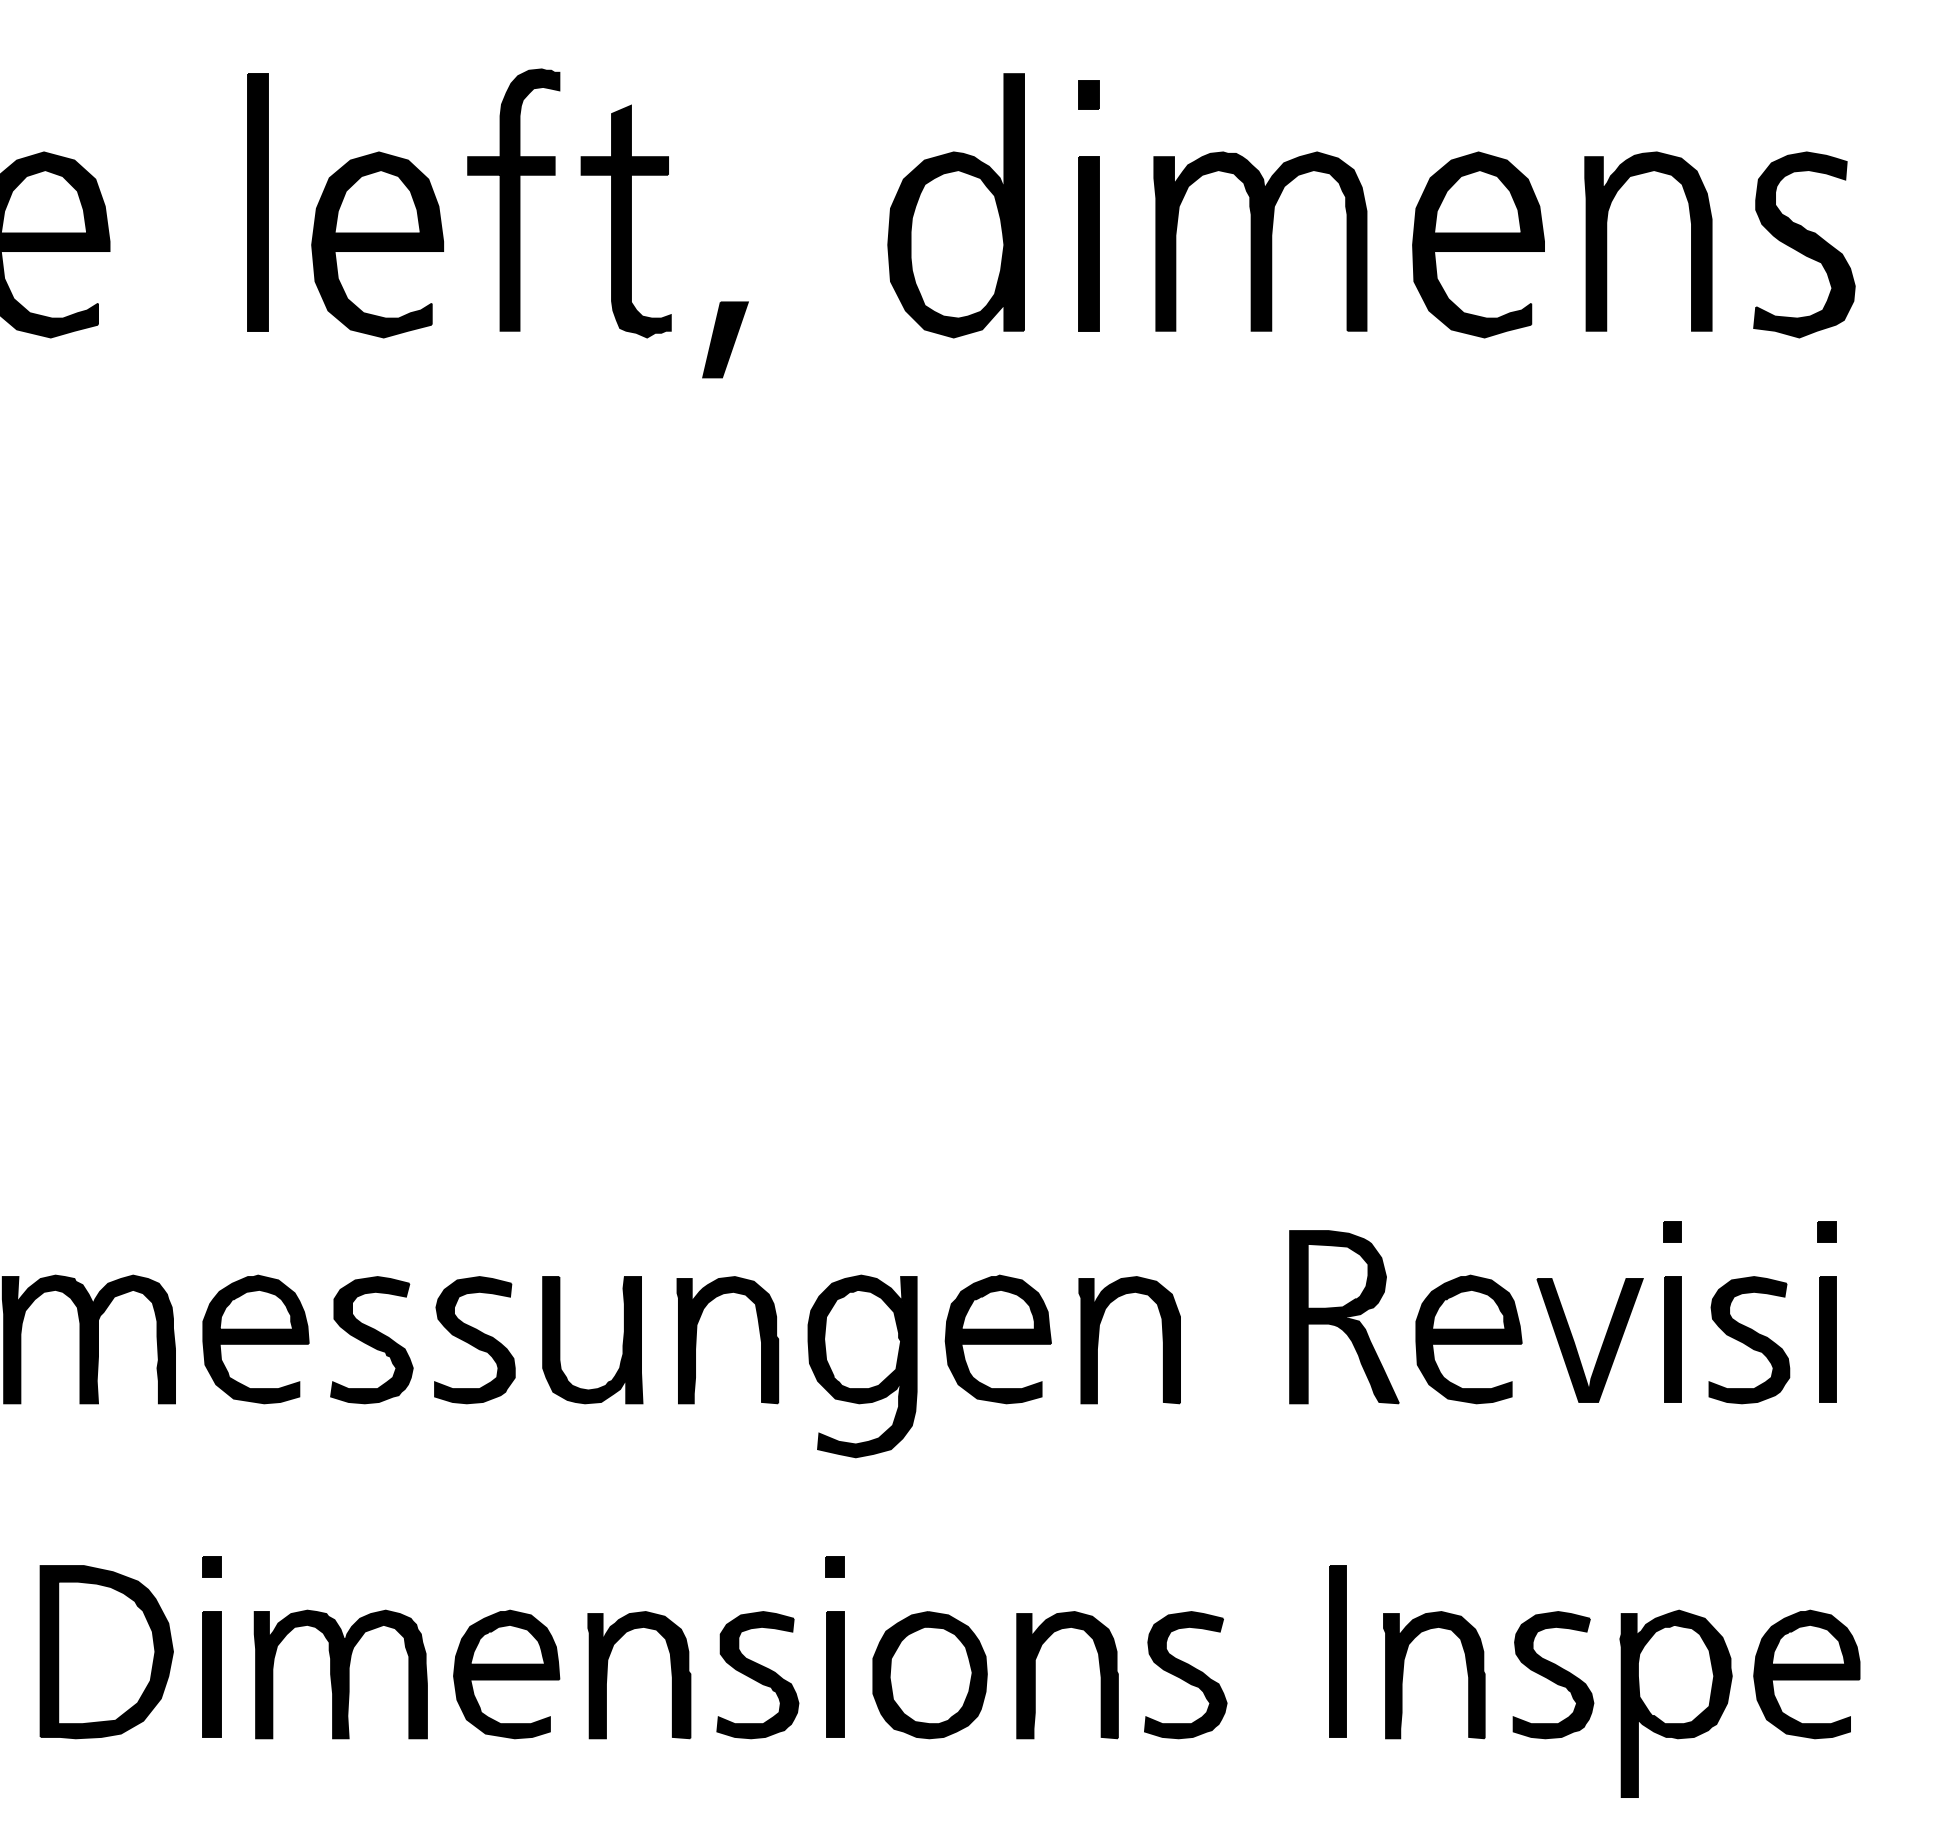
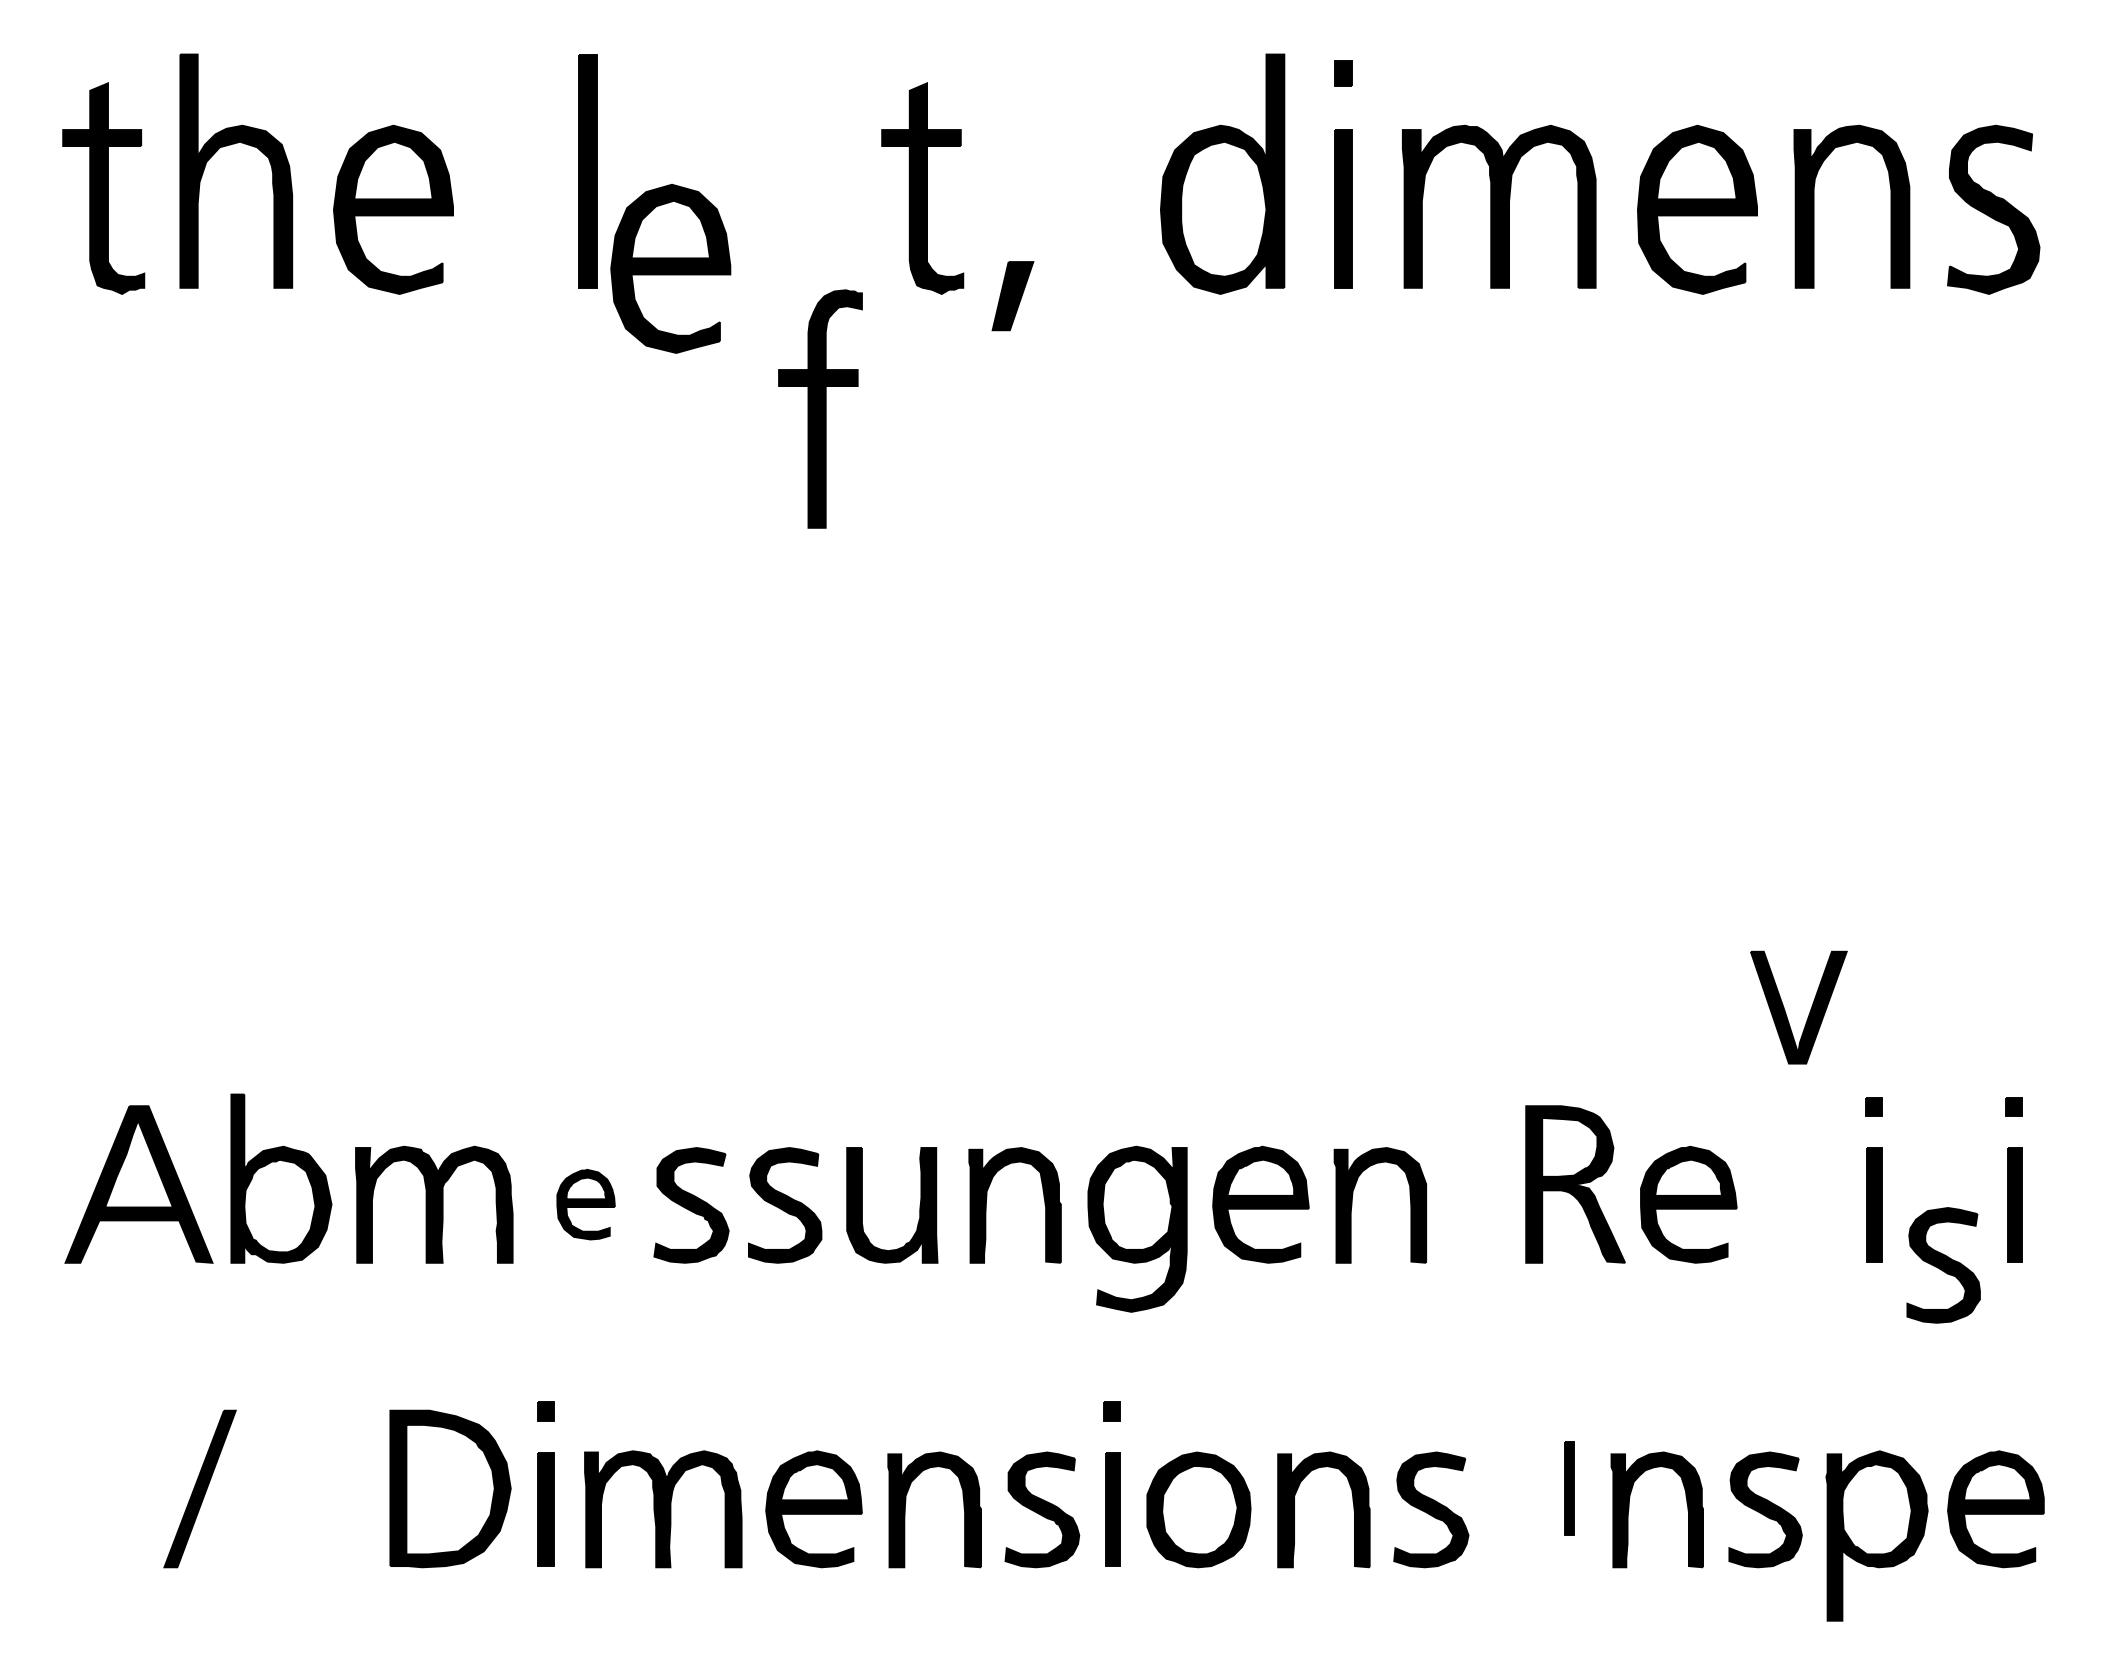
part: (513, 199) -> (820, 408), moved
part: (377, 244) -> (670, 268), moved
part: (255, 1339) -> (585, 1204), size x0.6
part: (1749, 1340) -> (1943, 1265), moved
part: (1601, 1344) -> (1809, 1011), moved
part: (1337, 1651) -> (1569, 1488), size x0.6

